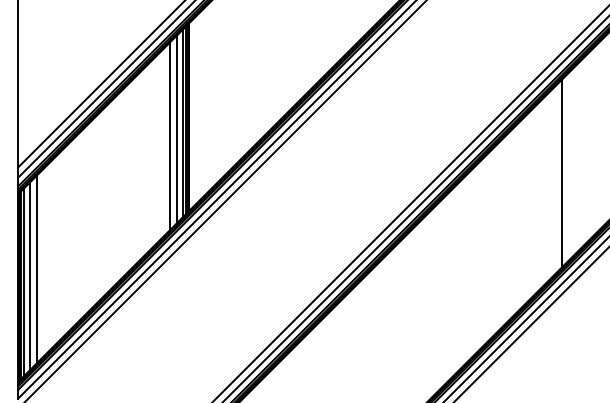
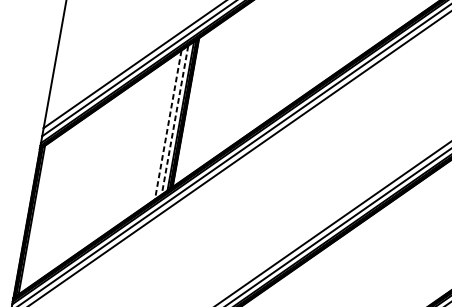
line: (177, 129) -> (175, 120), solid -> dashed
line: (170, 136) -> (168, 125), solid -> dashed
line: (37, 268) -> (44, 210), removed
line: (30, 276) -> (37, 216), removed

